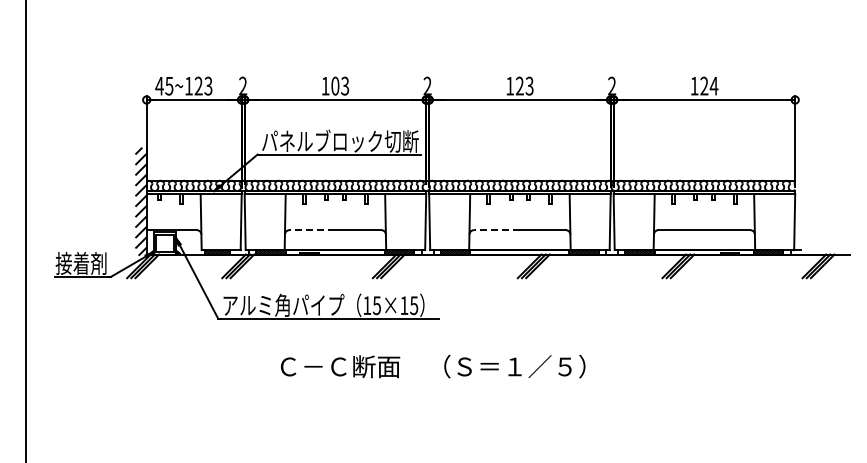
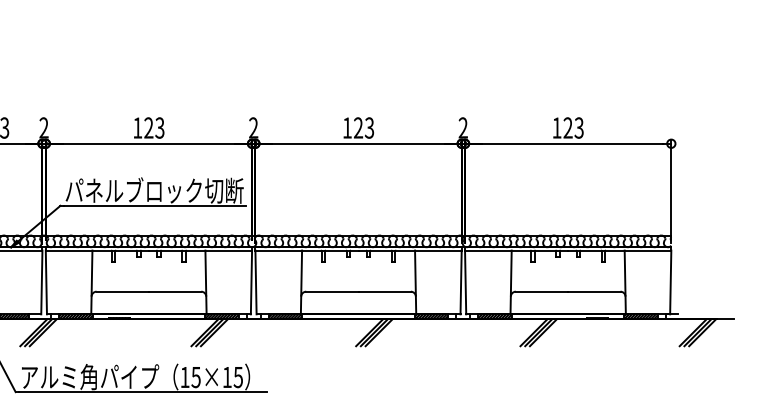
text: (335, 85) -> (149, 127), 103 -> 123
text: (713, 85) -> (578, 127), 124 -> 123
line: (311, 230) -> (121, 292), dashed -> solid
line: (496, 230) -> (331, 292), dashed -> solid

